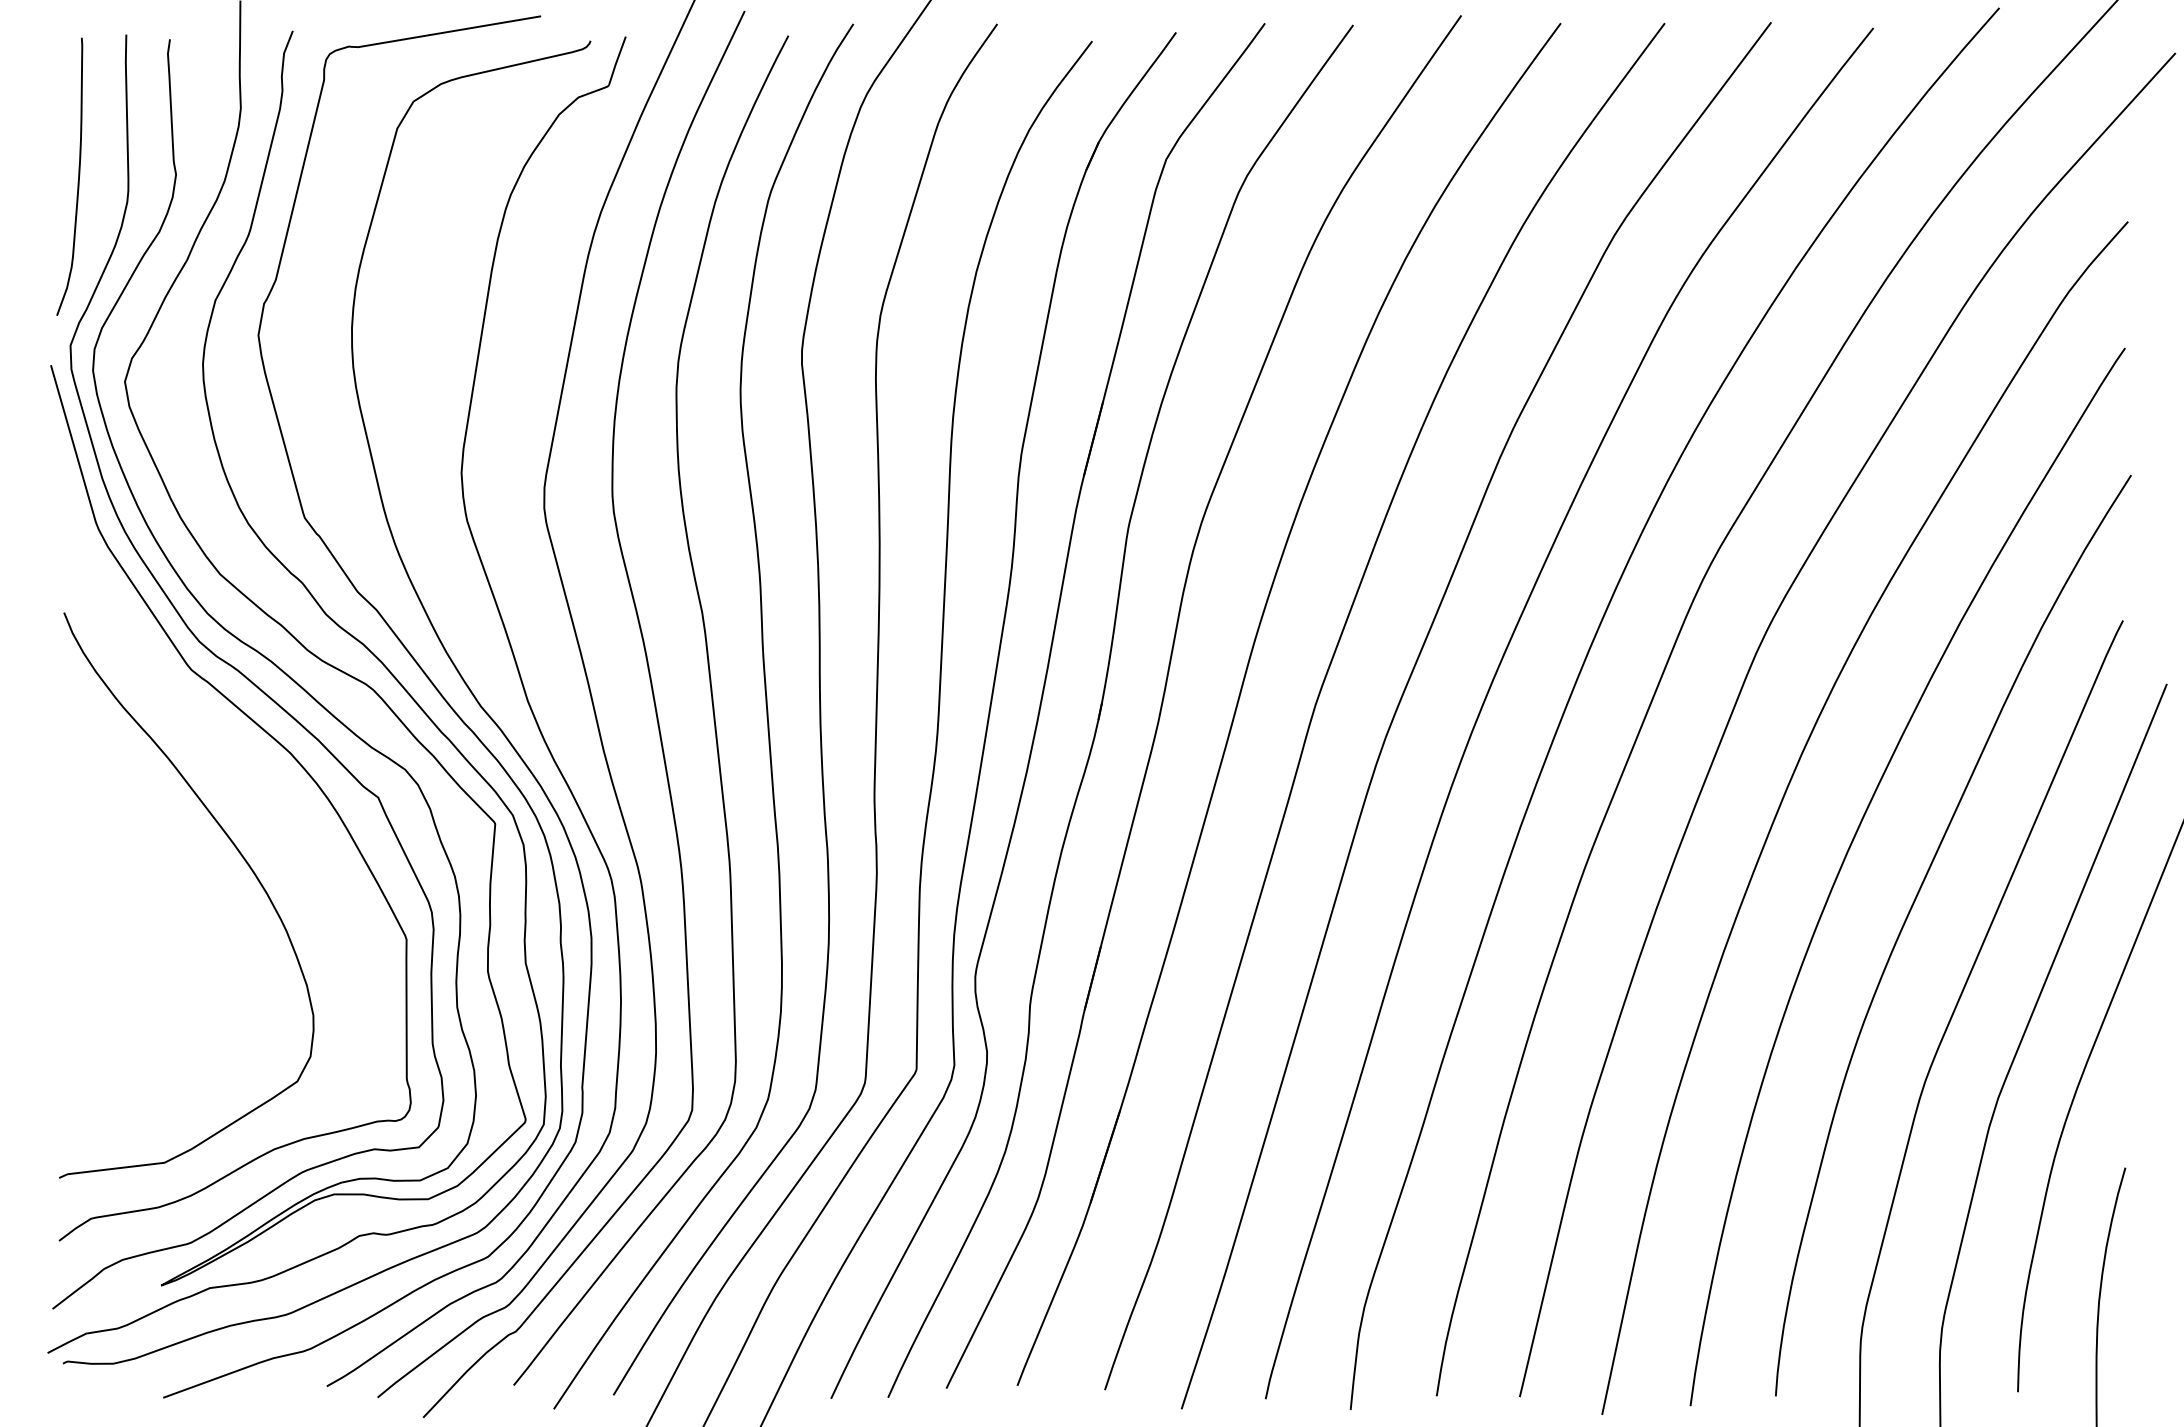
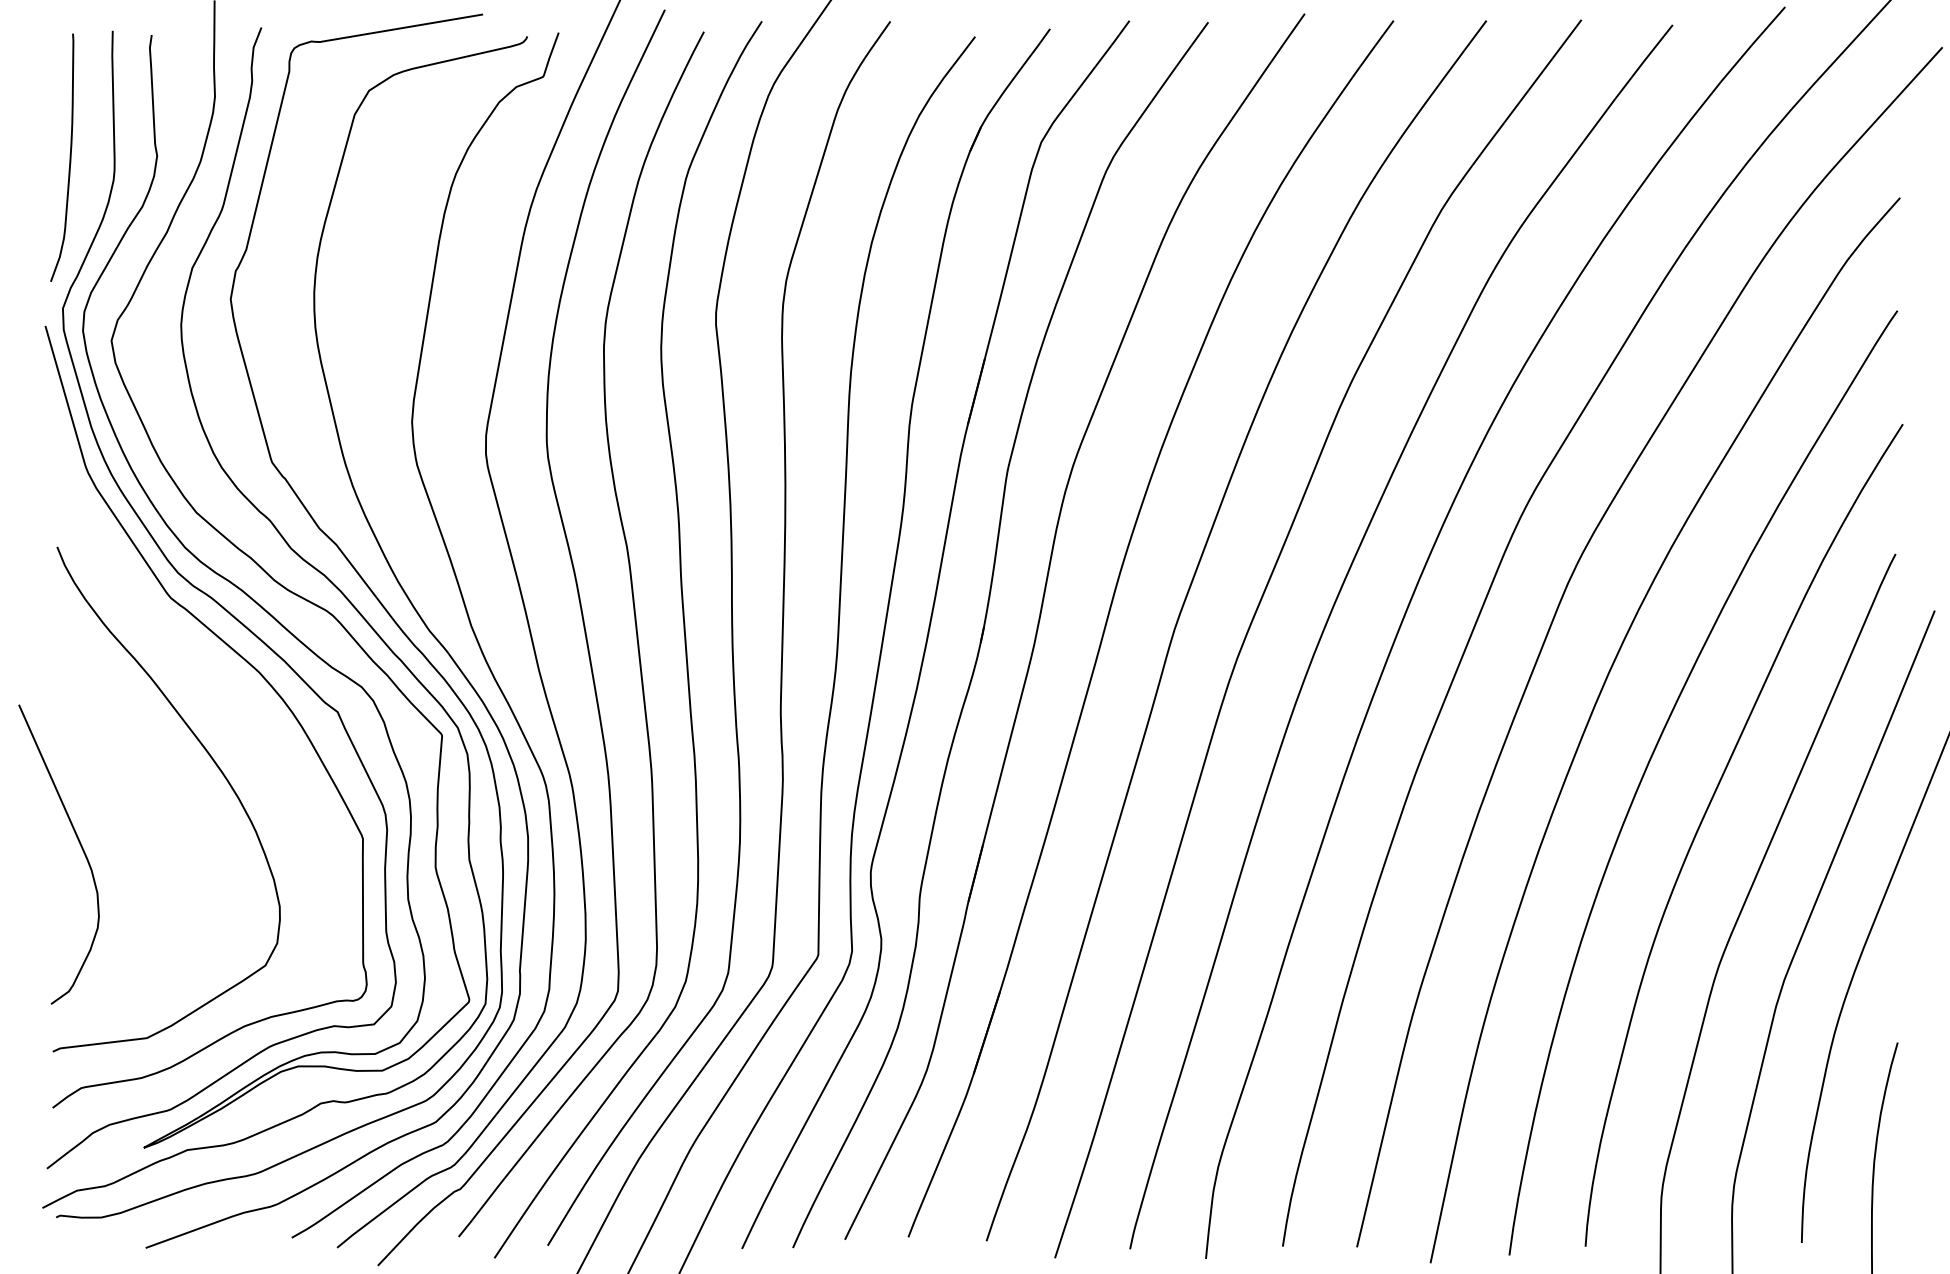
curve: (89, 946) -> (79, 845), added

